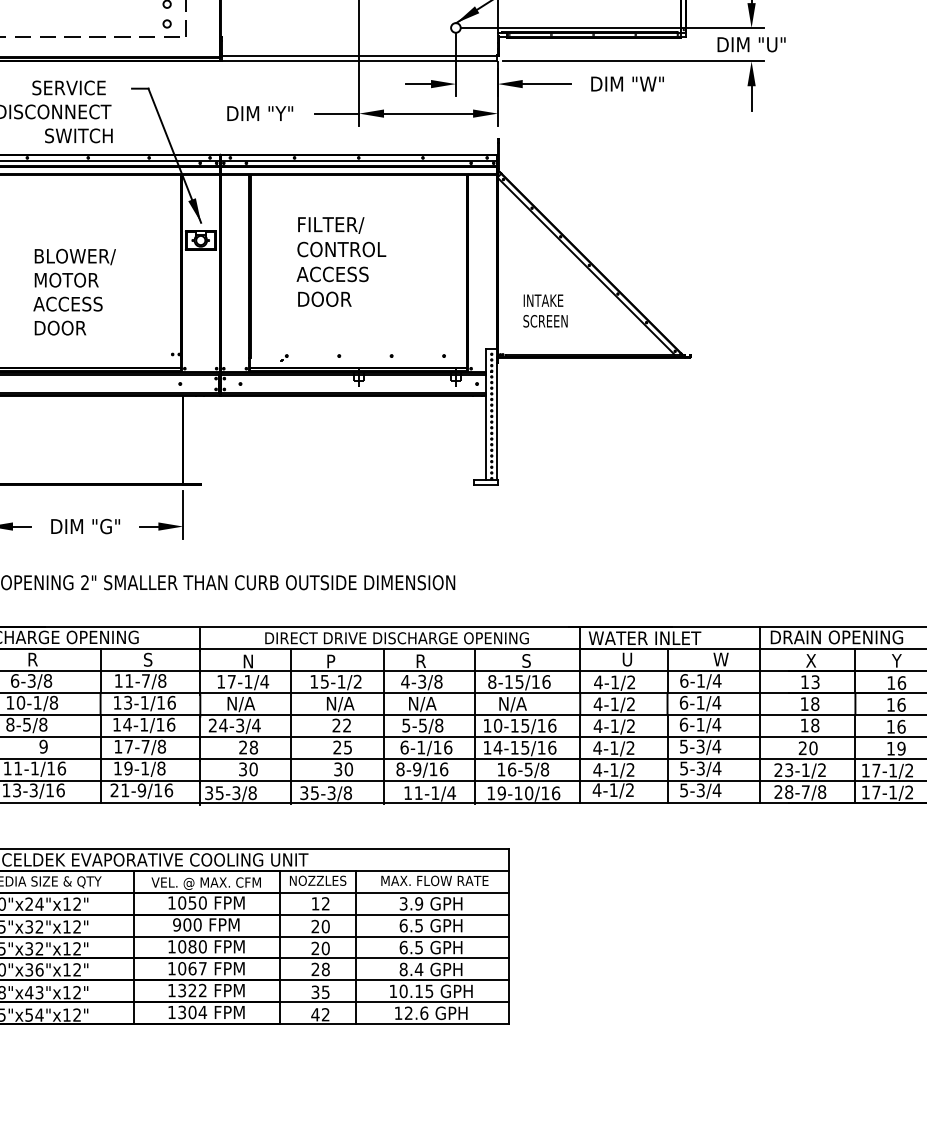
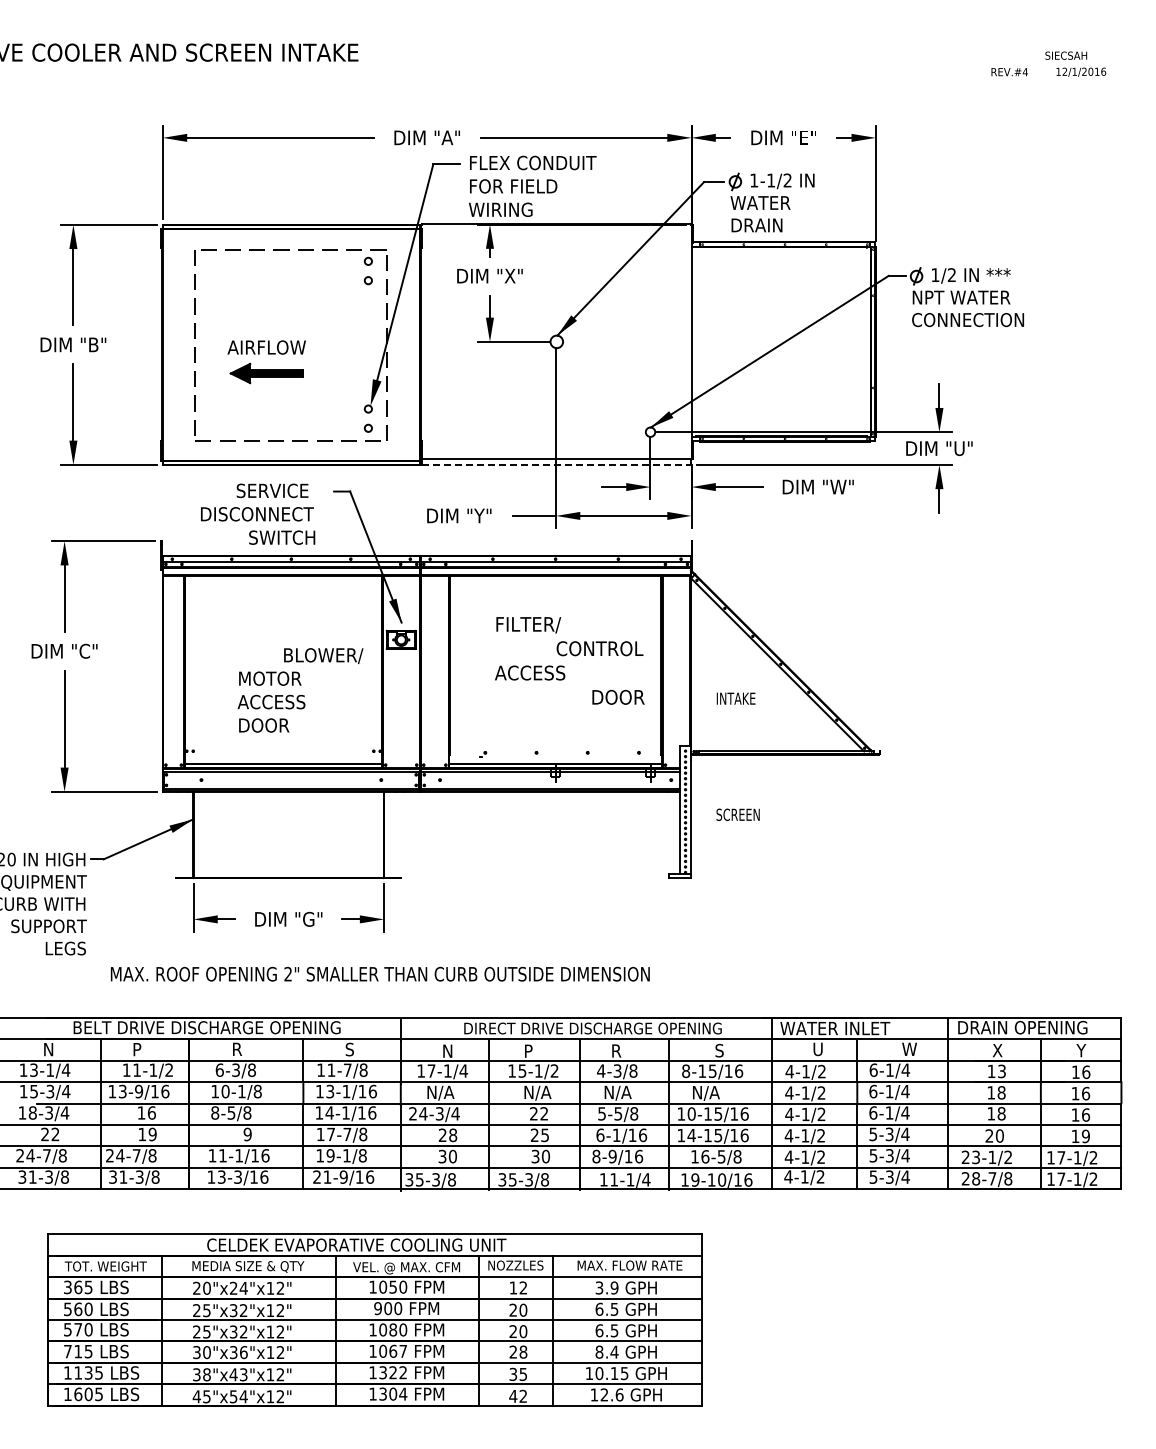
line: (359, 60) -> (556, 464), solid -> dashed
text: (341, 249) -> (599, 648), moved
text: (75, 256) -> (323, 655), moved
text: (324, 298) -> (618, 696), moved
text: (544, 320) -> (737, 814), moved

